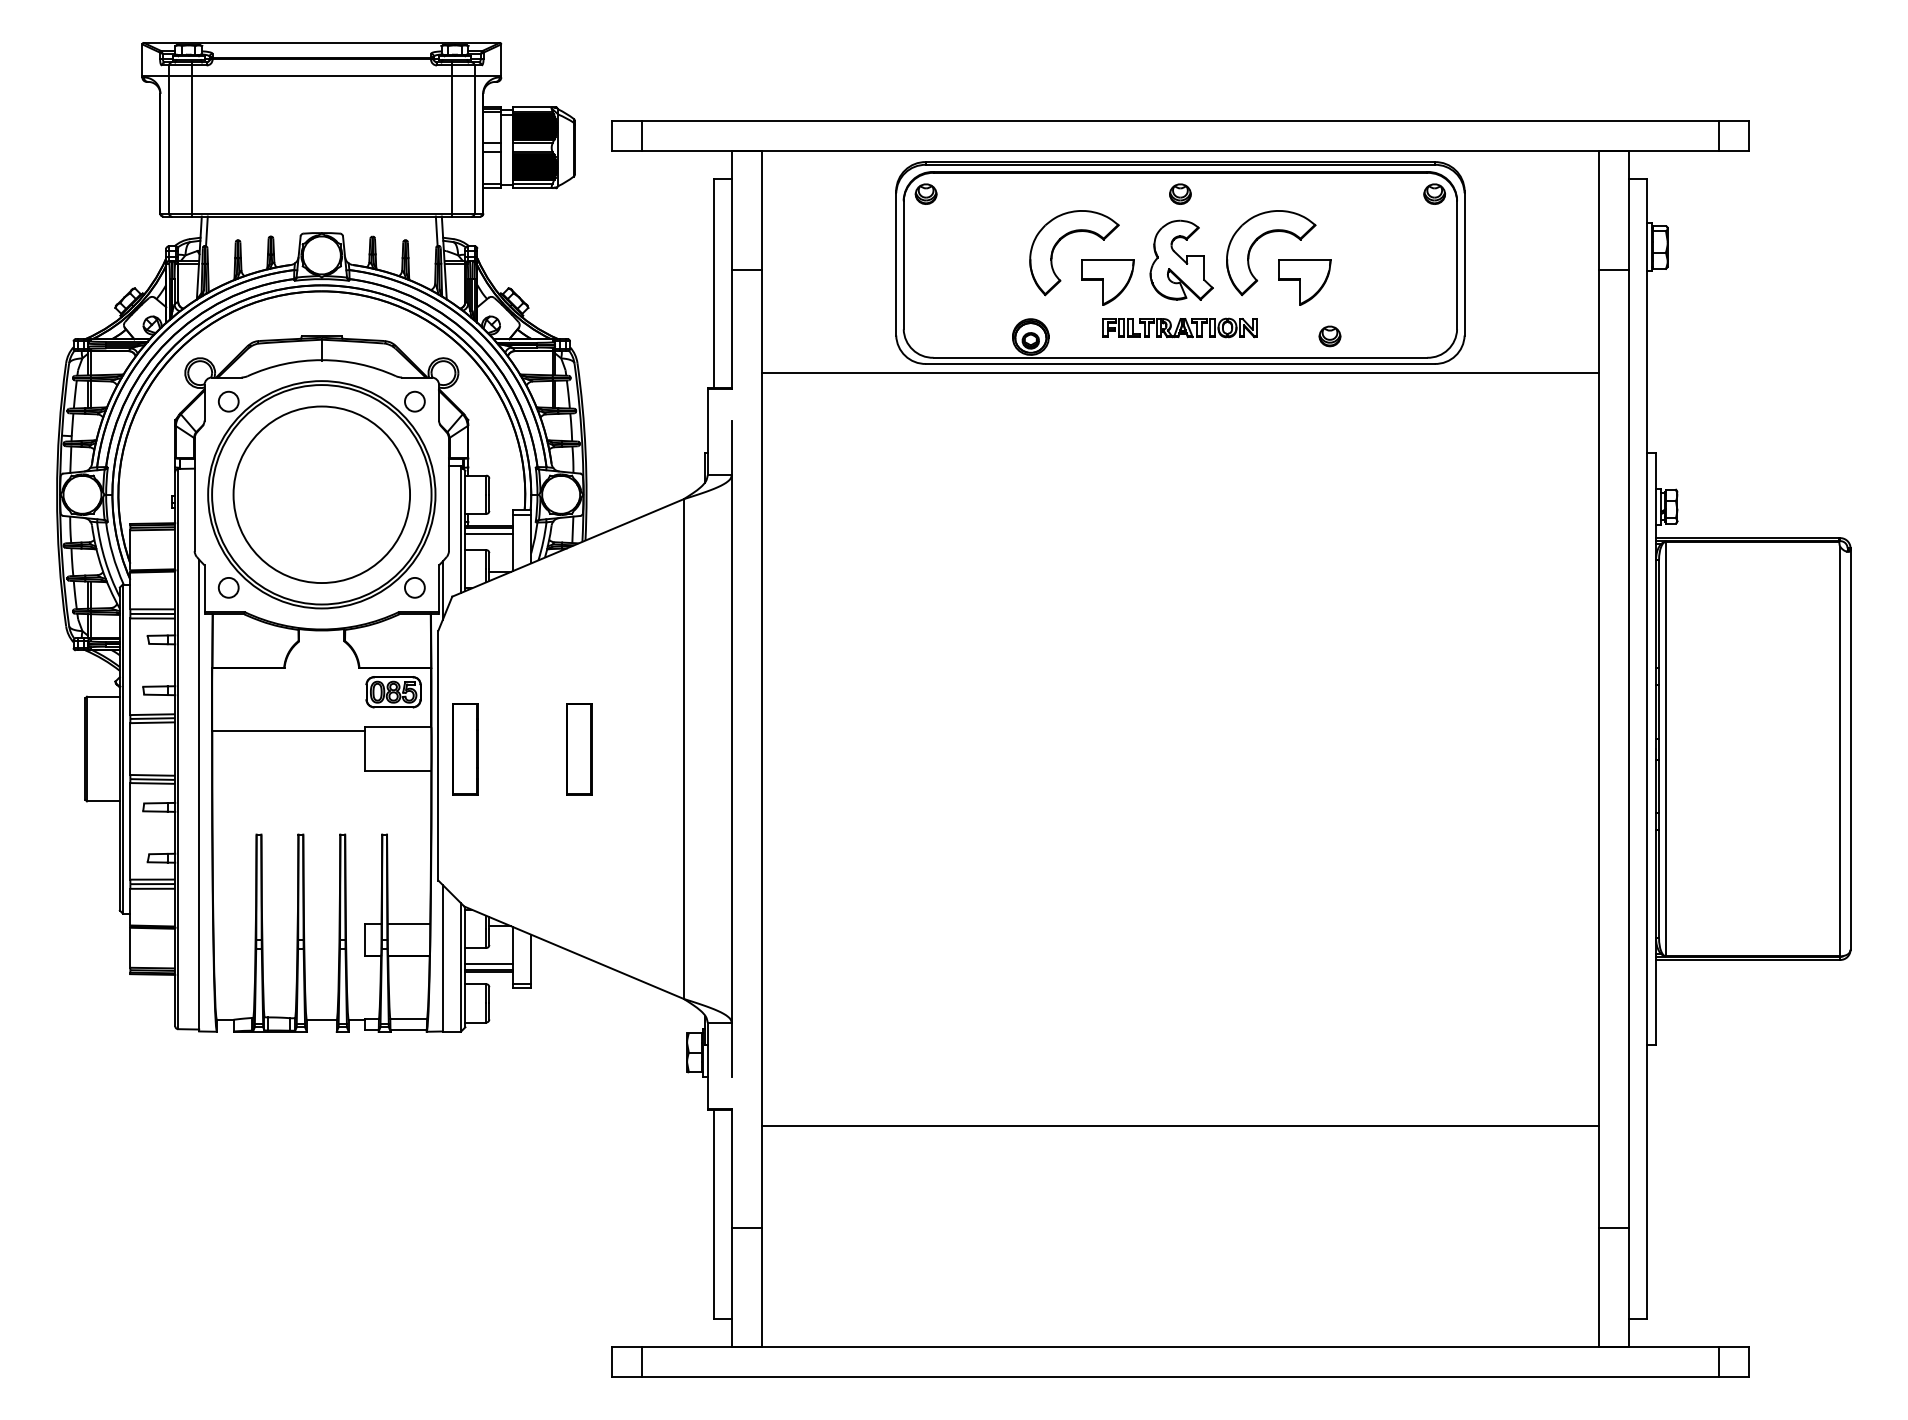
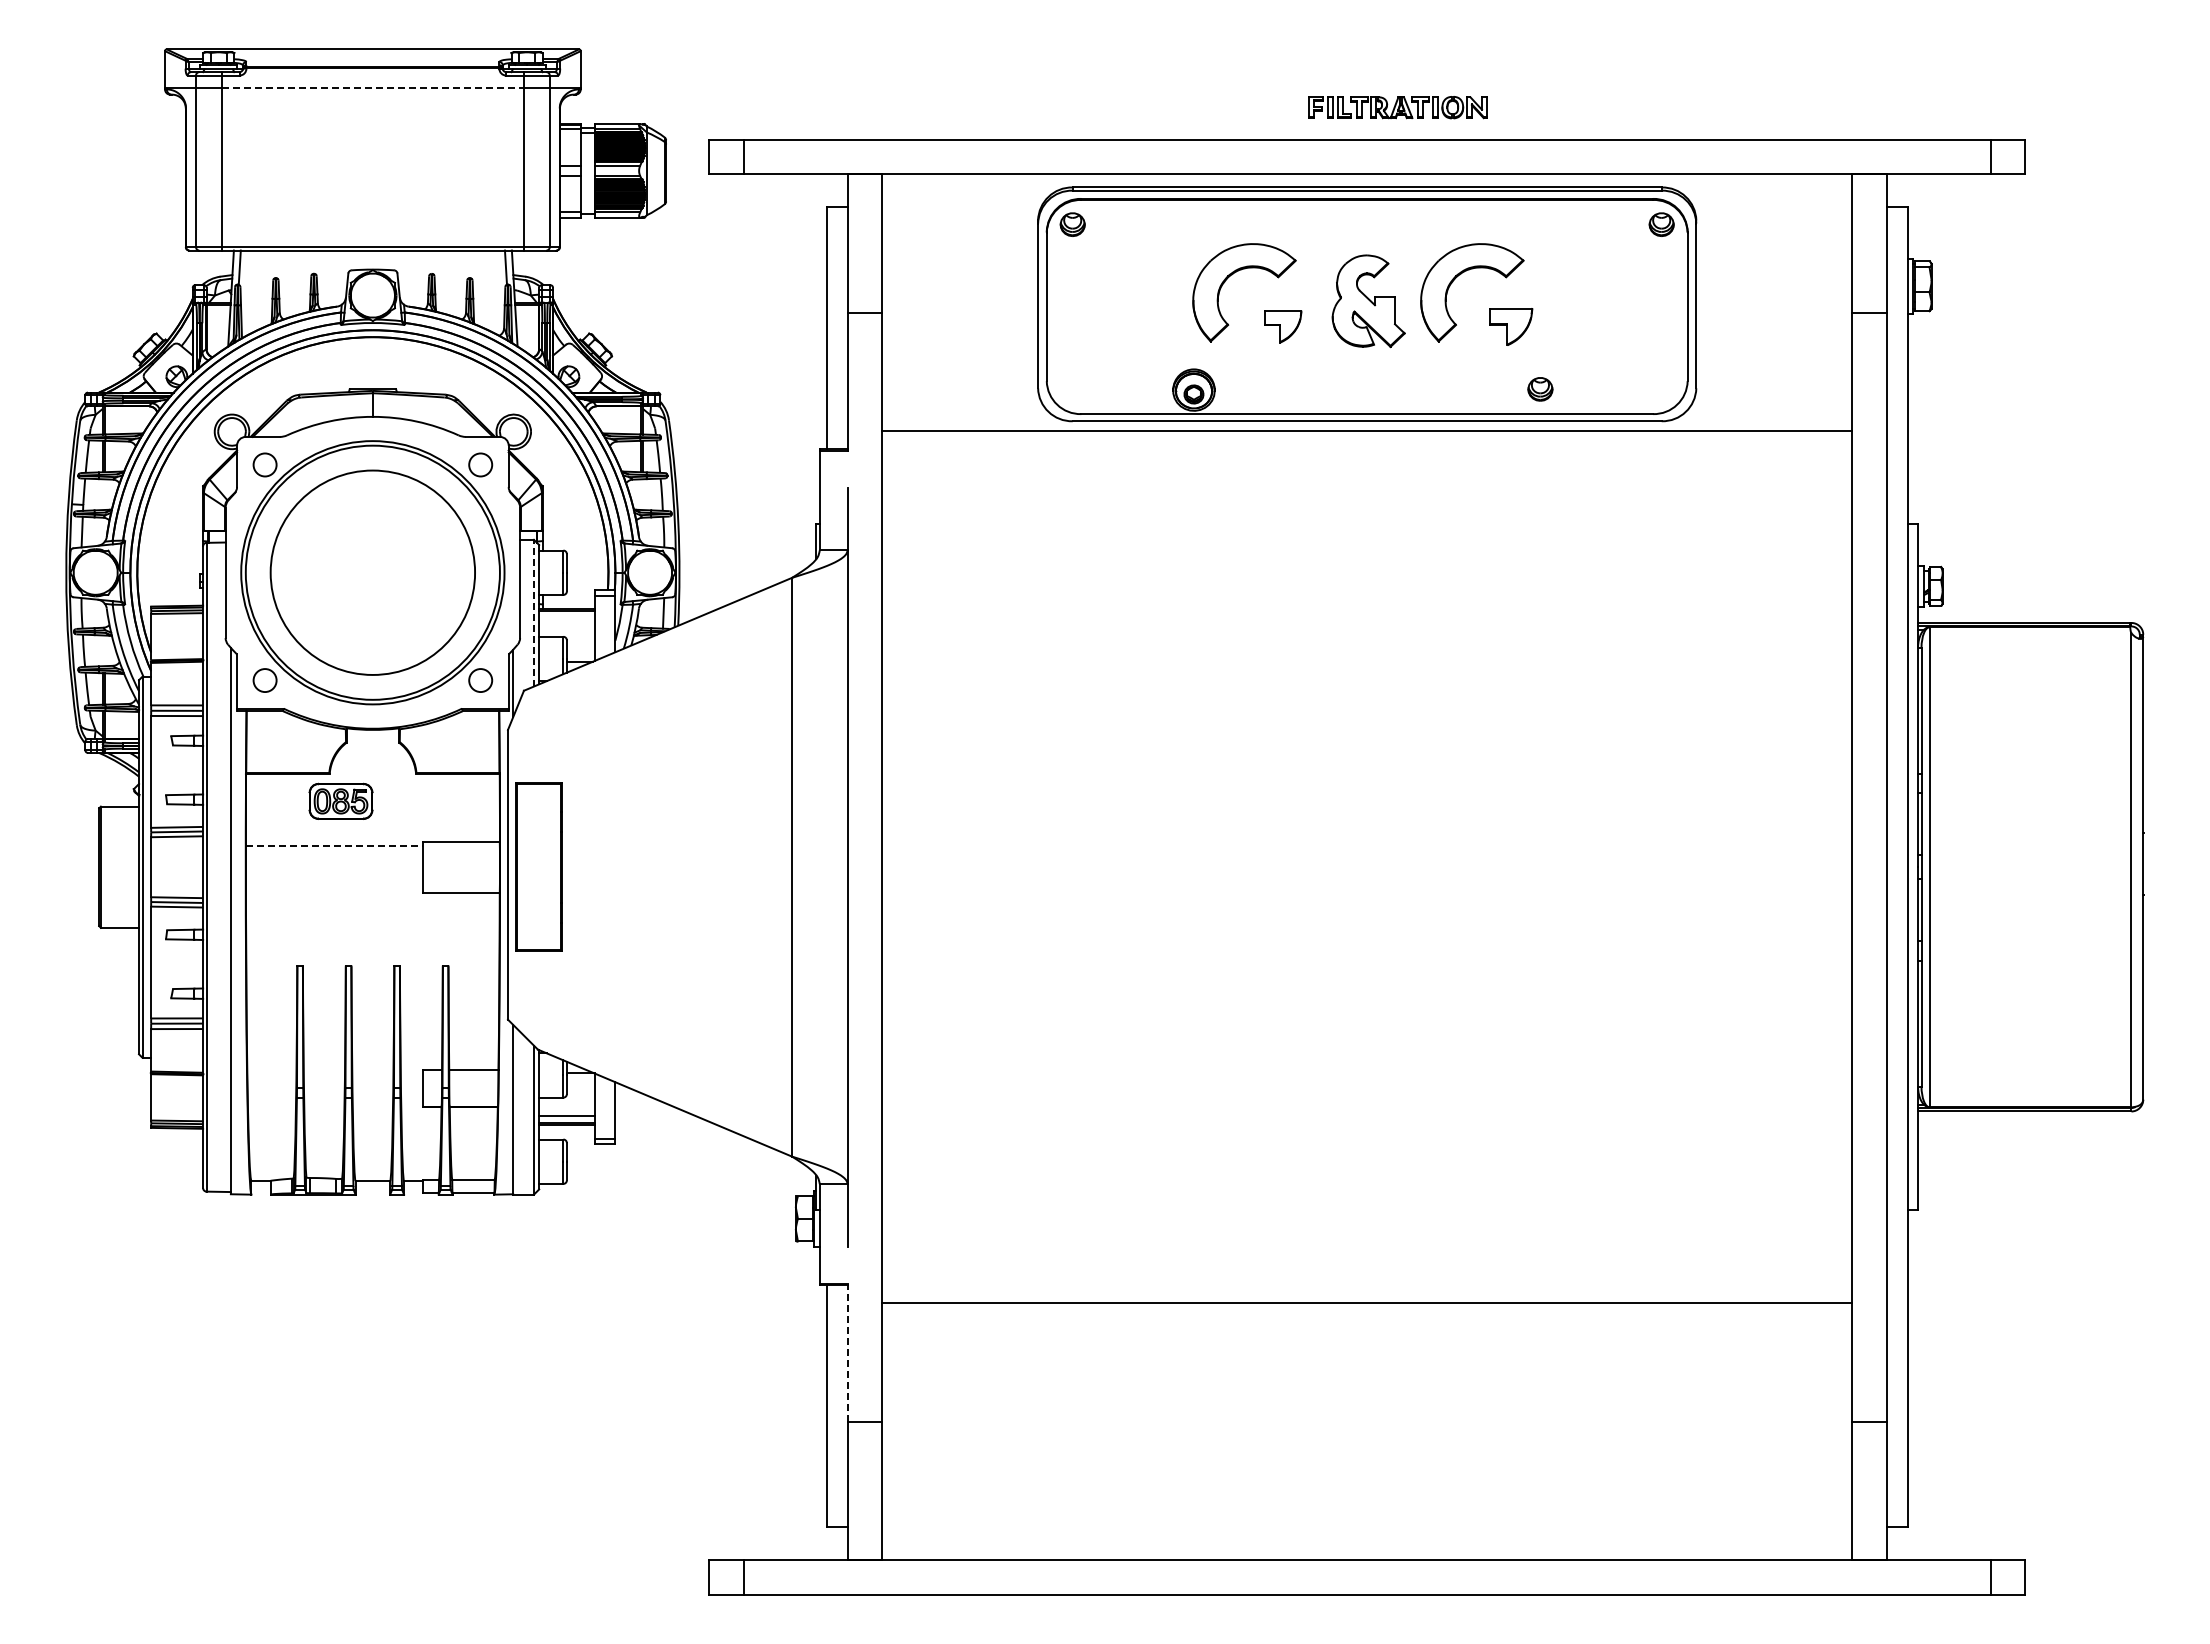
line: (321, 75) -> (372, 87), solid -> dashed
part: (1180, 194) -> (1367, 224), removed
part: (1108, 282) -> (1283, 326), size x0.6
part: (1305, 282) -> (1511, 326), size x0.7
part: (1179, 327) -> (1397, 107), moved
line: (460, 529) -> (533, 612), solid -> dashed
line: (489, 534) -> (566, 618), removed
part: (393, 691) -> (340, 800), moved
line: (288, 731) -> (334, 846), solid -> dashed
part: (465, 749) -> (539, 867), size x1.6
part: (578, 749) -> (670, 867), removed
line: (731, 1168) -> (847, 1352), solid -> dashed

